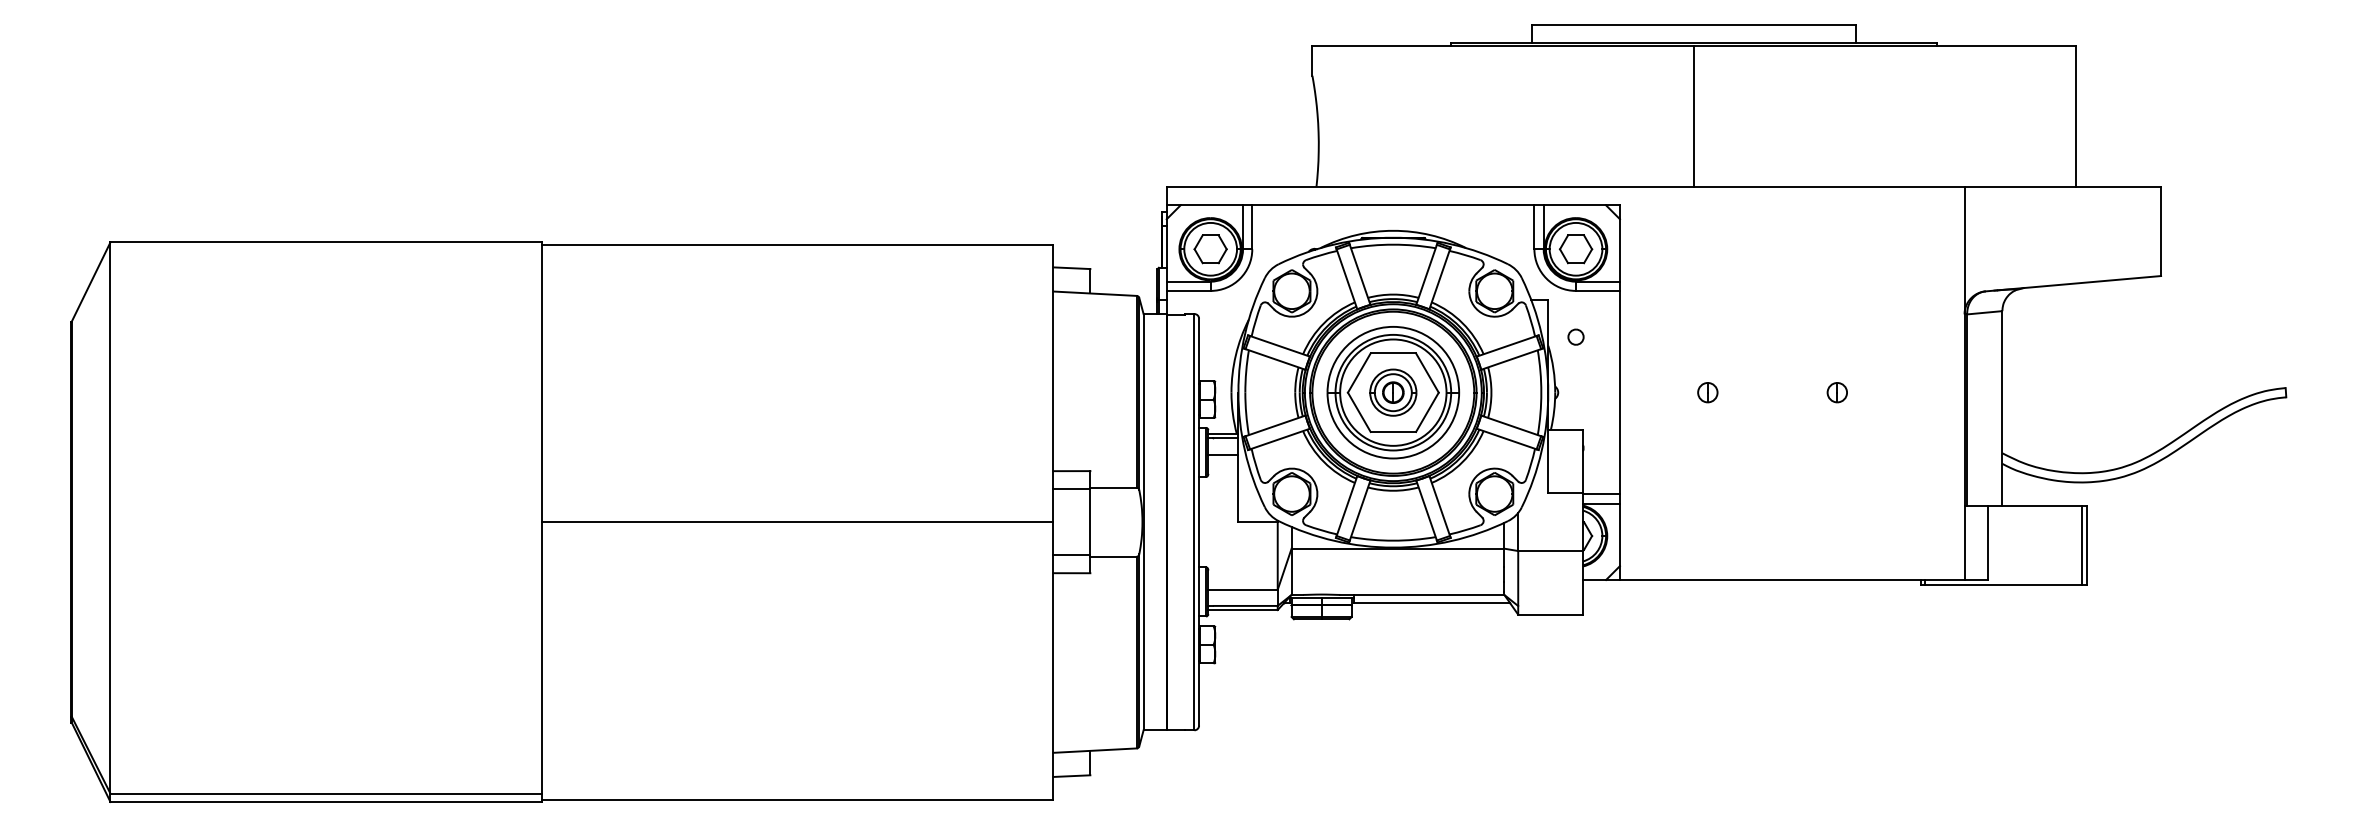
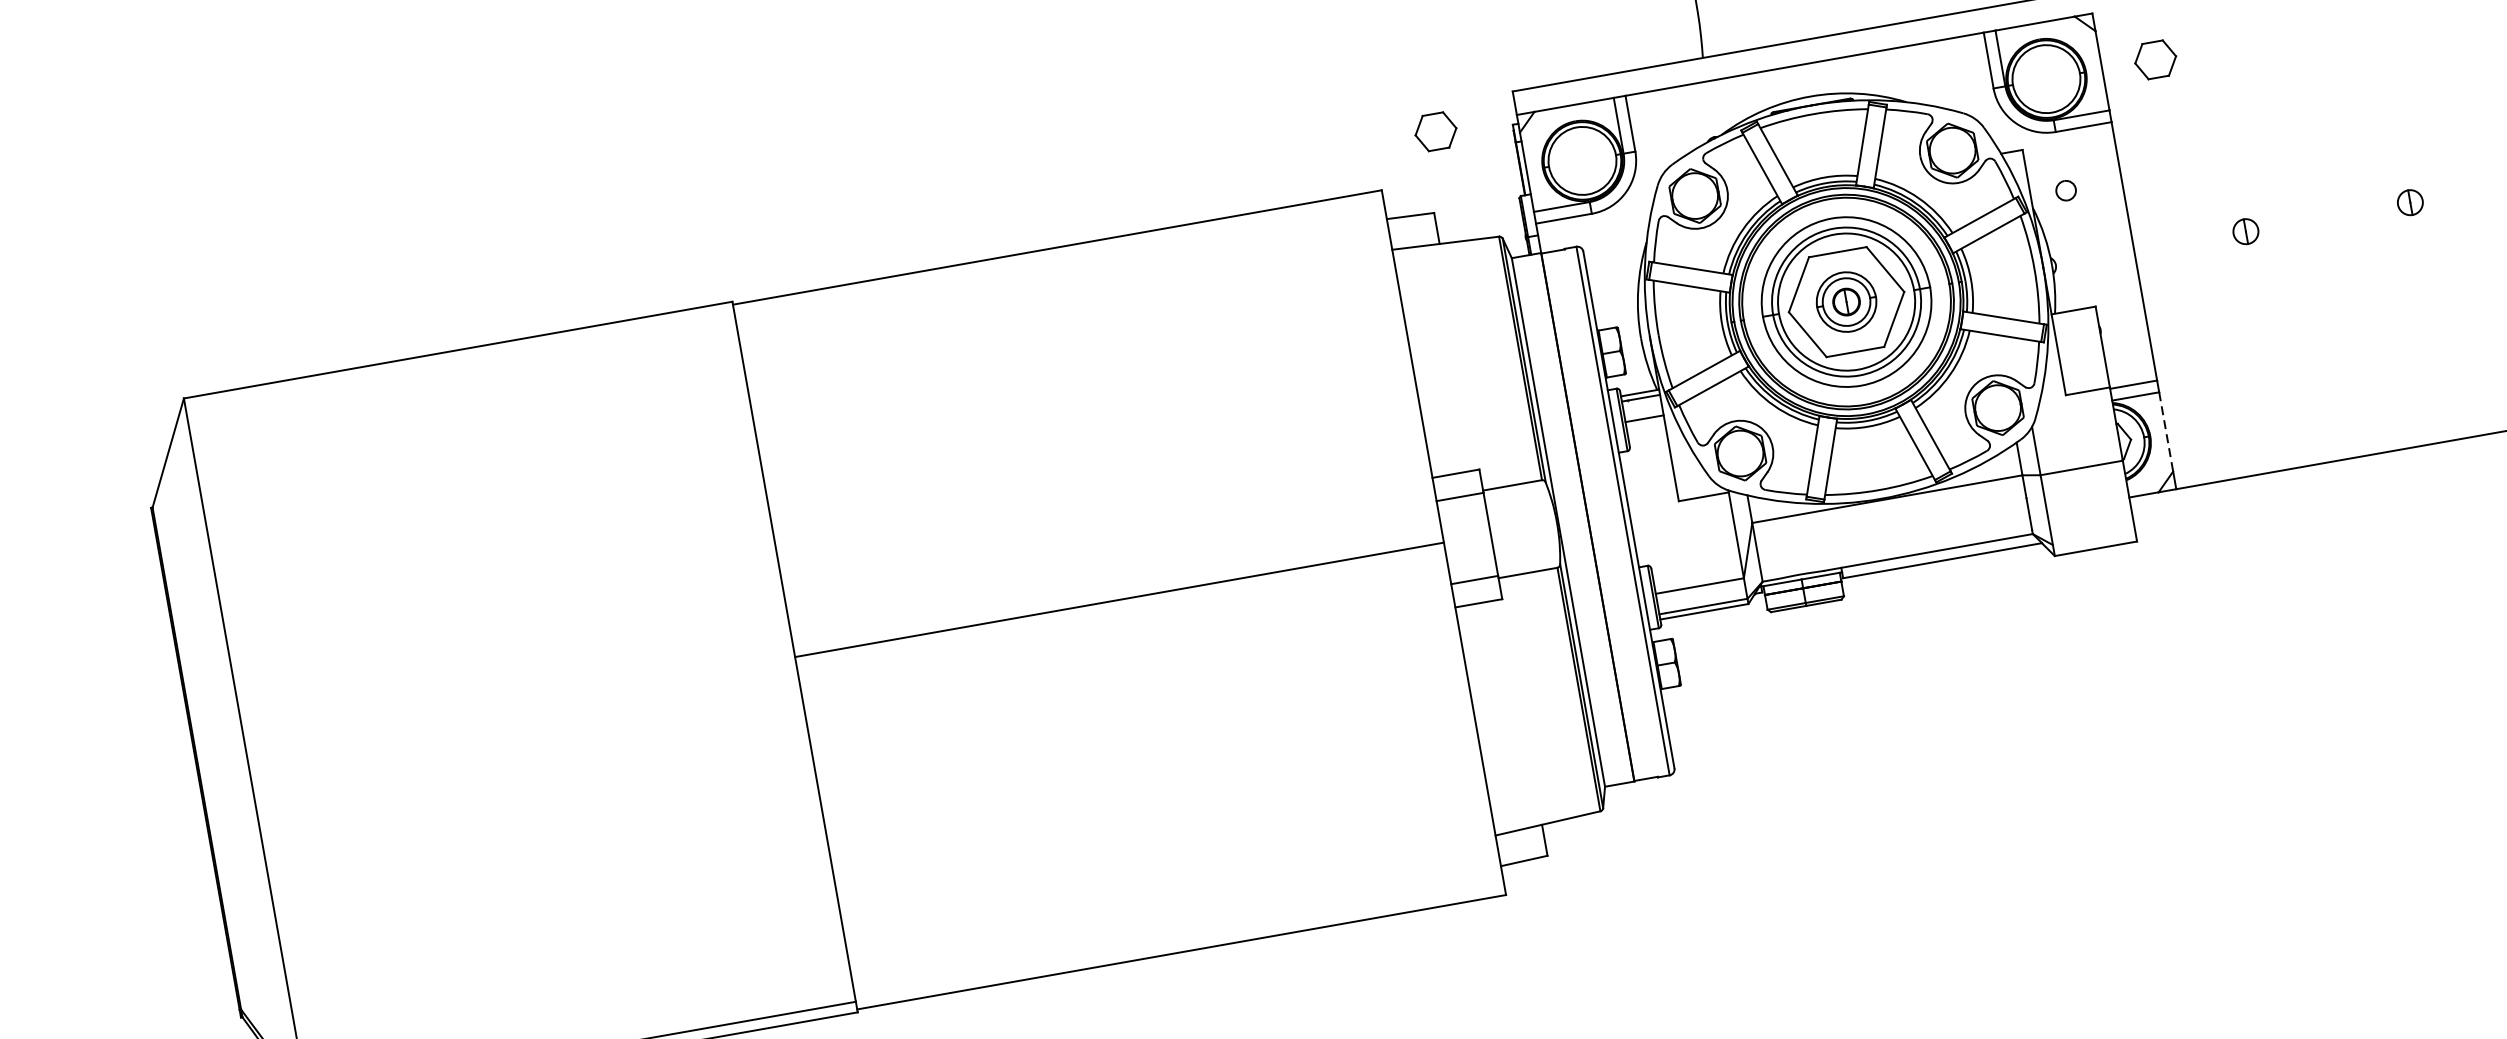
part: (1210, 249) -> (1435, 132), moved
part: (1575, 249) -> (2155, 60), moved
line: (1619, 535) -> (2165, 432), solid -> dashed

